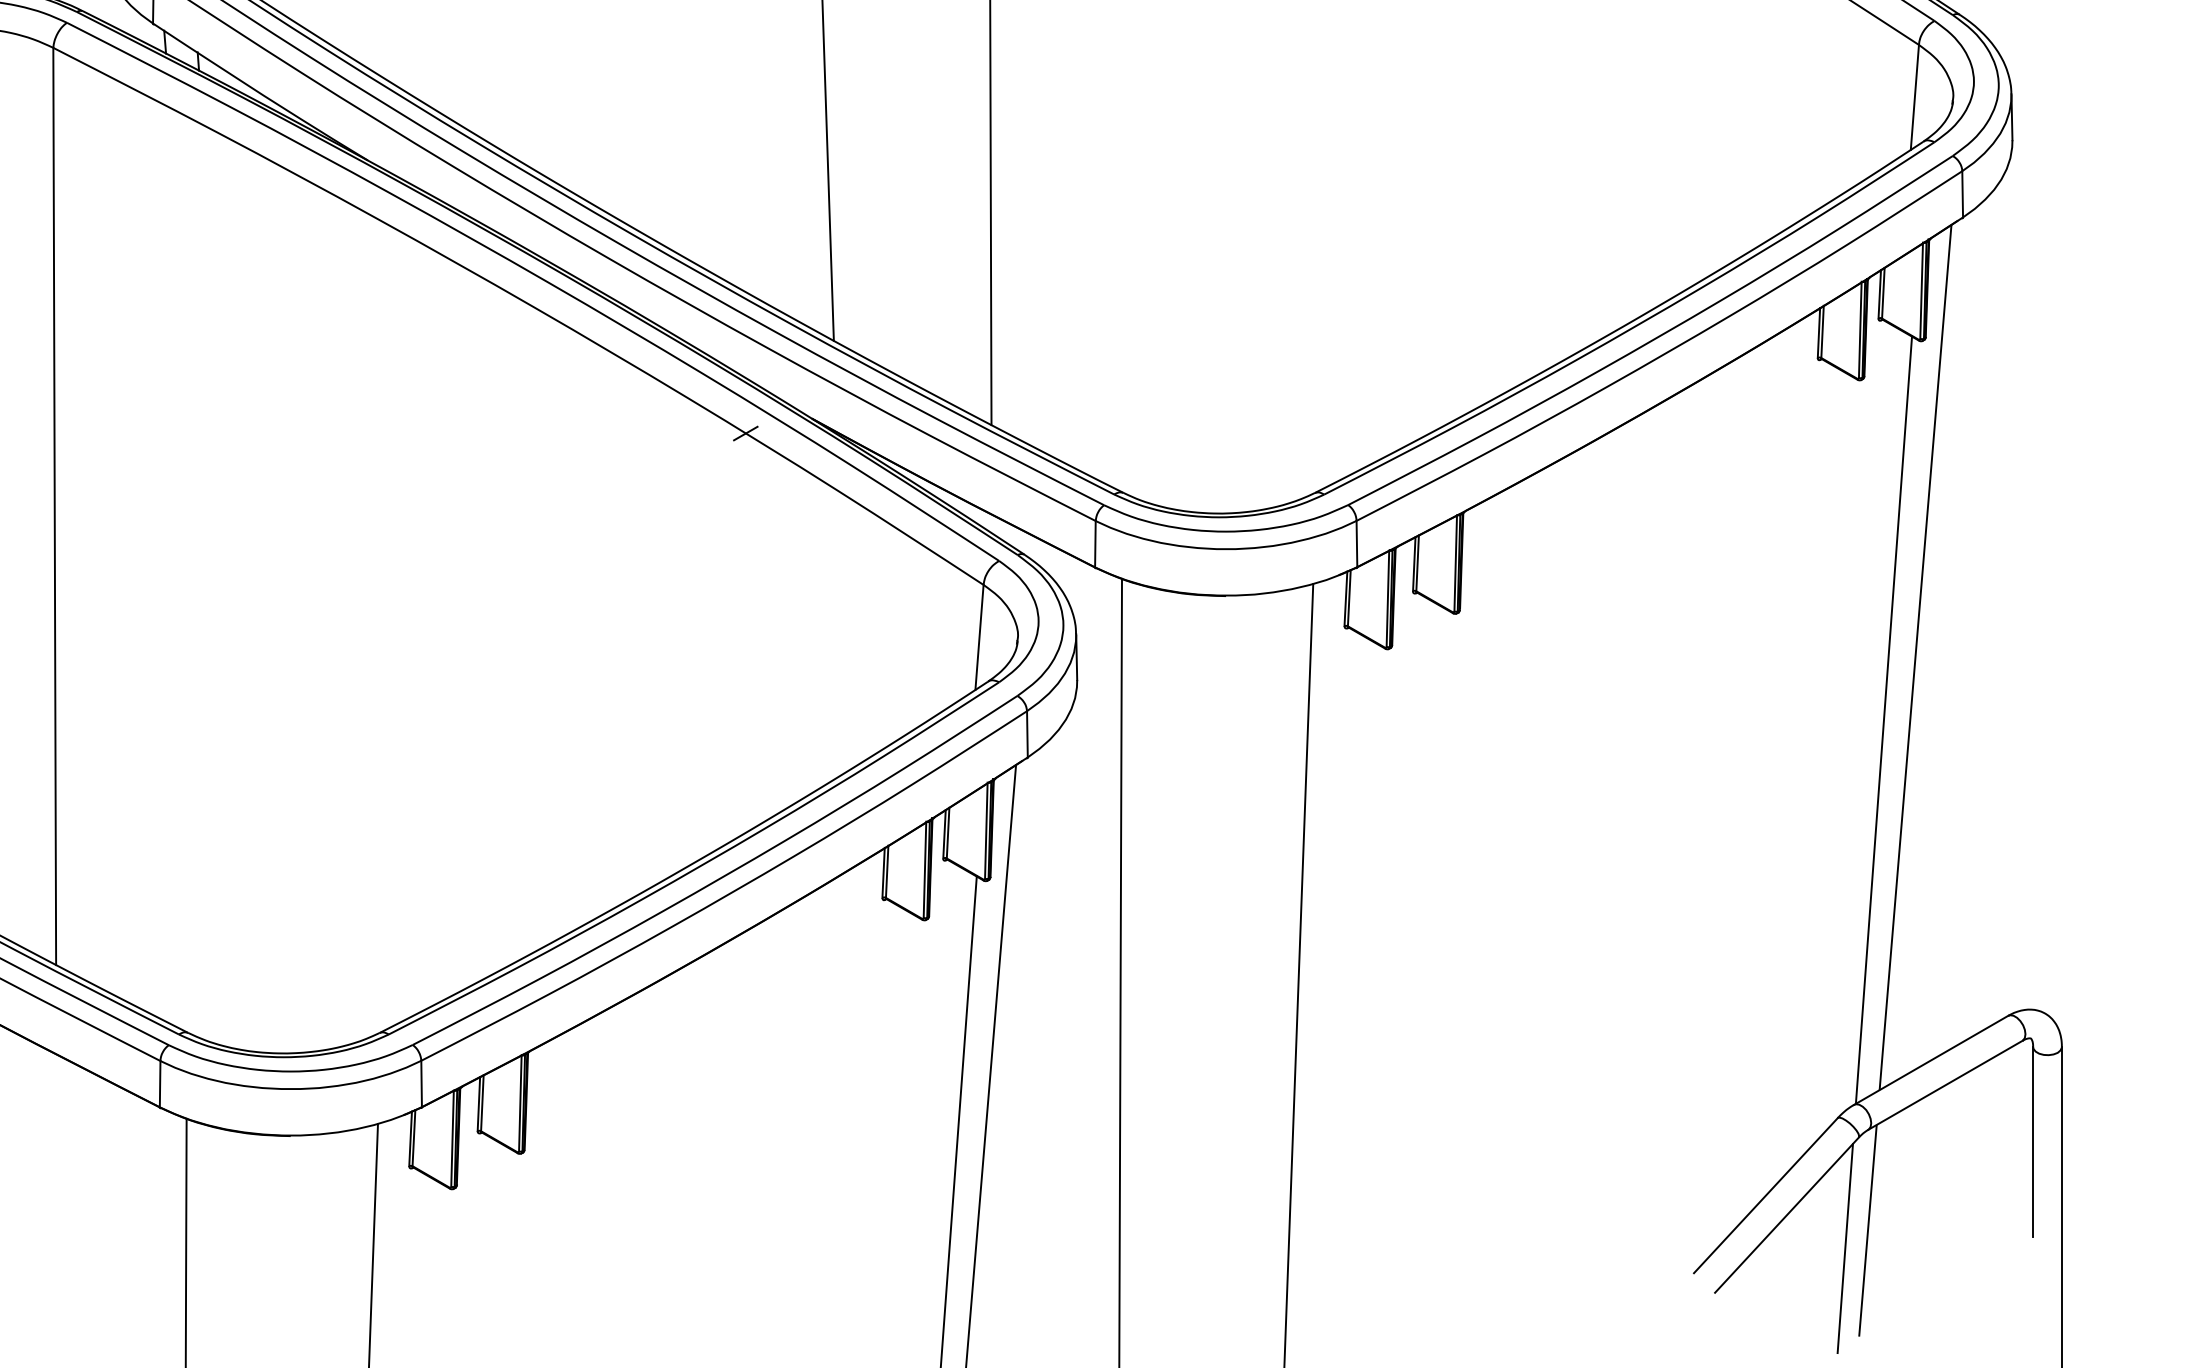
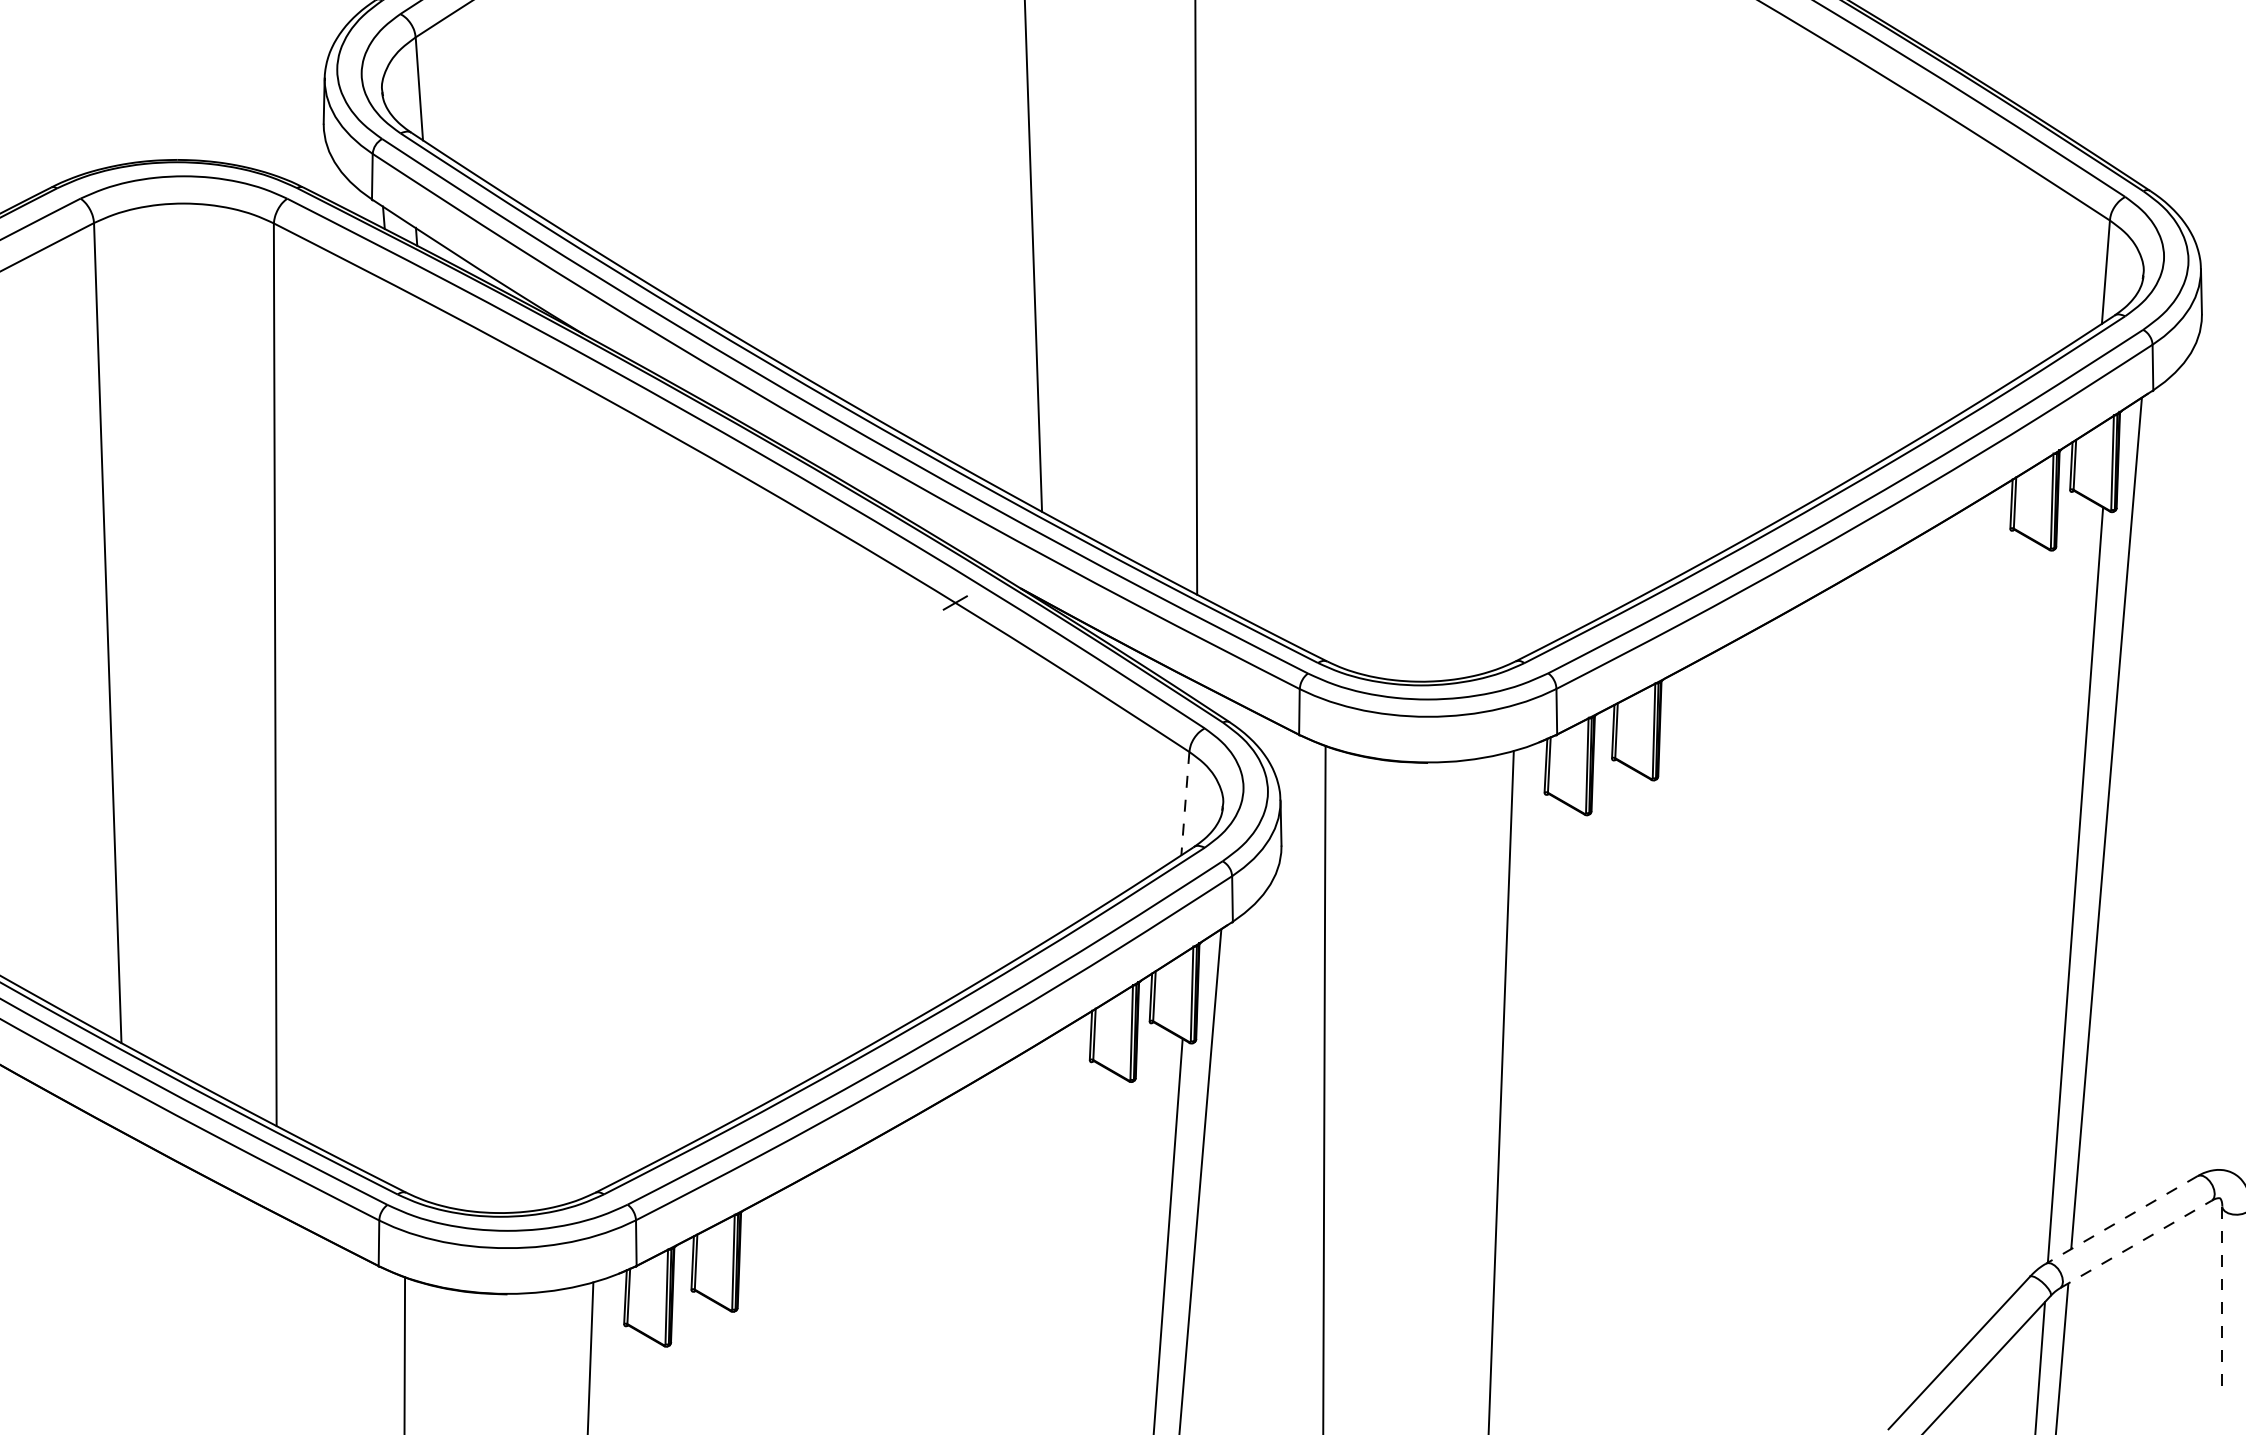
line: (979, 637) -> (1185, 803), solid -> dashed
line: (1930, 1059) -> (2121, 1219), solid -> dashed
line: (1945, 1085) -> (2136, 1244), solid -> dashed
line: (2033, 1142) -> (2222, 1300), solid -> dashed

